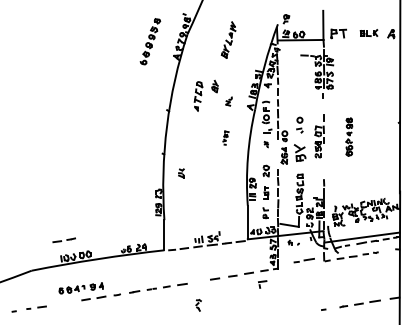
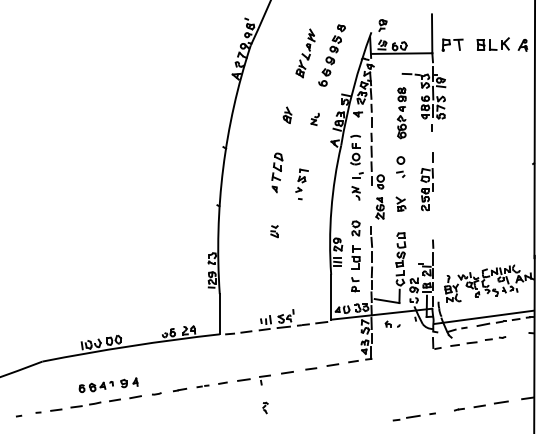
part: (368, 32) -> (492, 43), size x1.43
part: (150, 41) -> (331, 55), moved
part: (198, 96) -> (277, 172), moved
part: (228, 100) -> (314, 118), moved
part: (349, 137) -> (401, 113), moved
part: (225, 138) -> (301, 184), size x1.67
part: (265, 144) -> (355, 193), size x1.67
part: (299, 152) -> (400, 203), size x0.62
part: (181, 173) -> (274, 231), moved
part: (265, 192) -> (355, 257), size x1.43
part: (63, 239) -> (85, 404), moved
part: (304, 260) -> (406, 417), moved
part: (262, 284) -> (264, 379), moved
part: (198, 305) -> (265, 407), size x0.71

